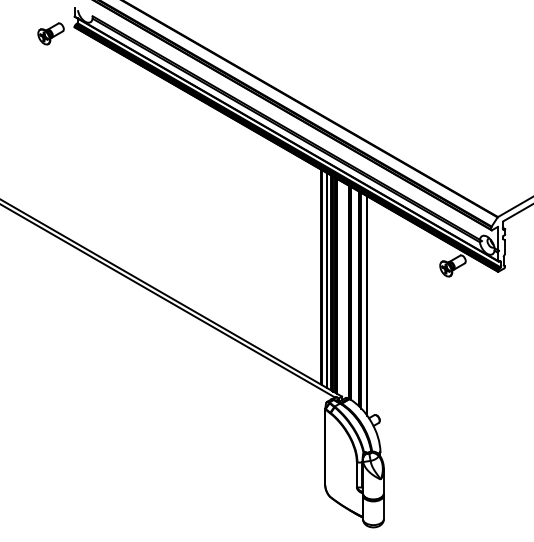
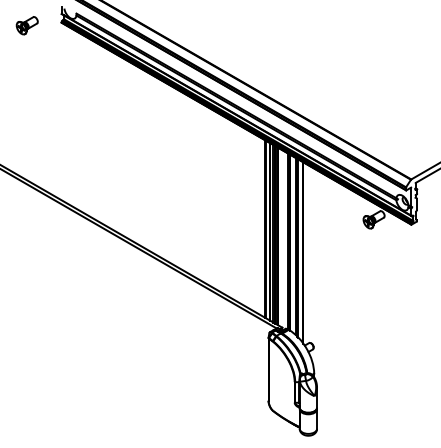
part: (50, 33) -> (26, 25), moved

